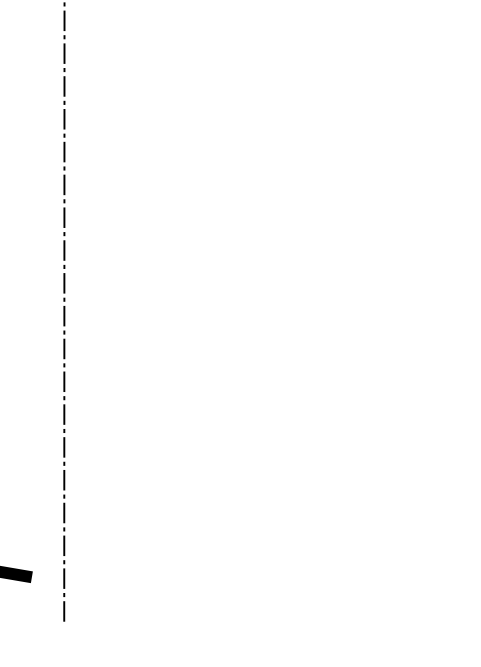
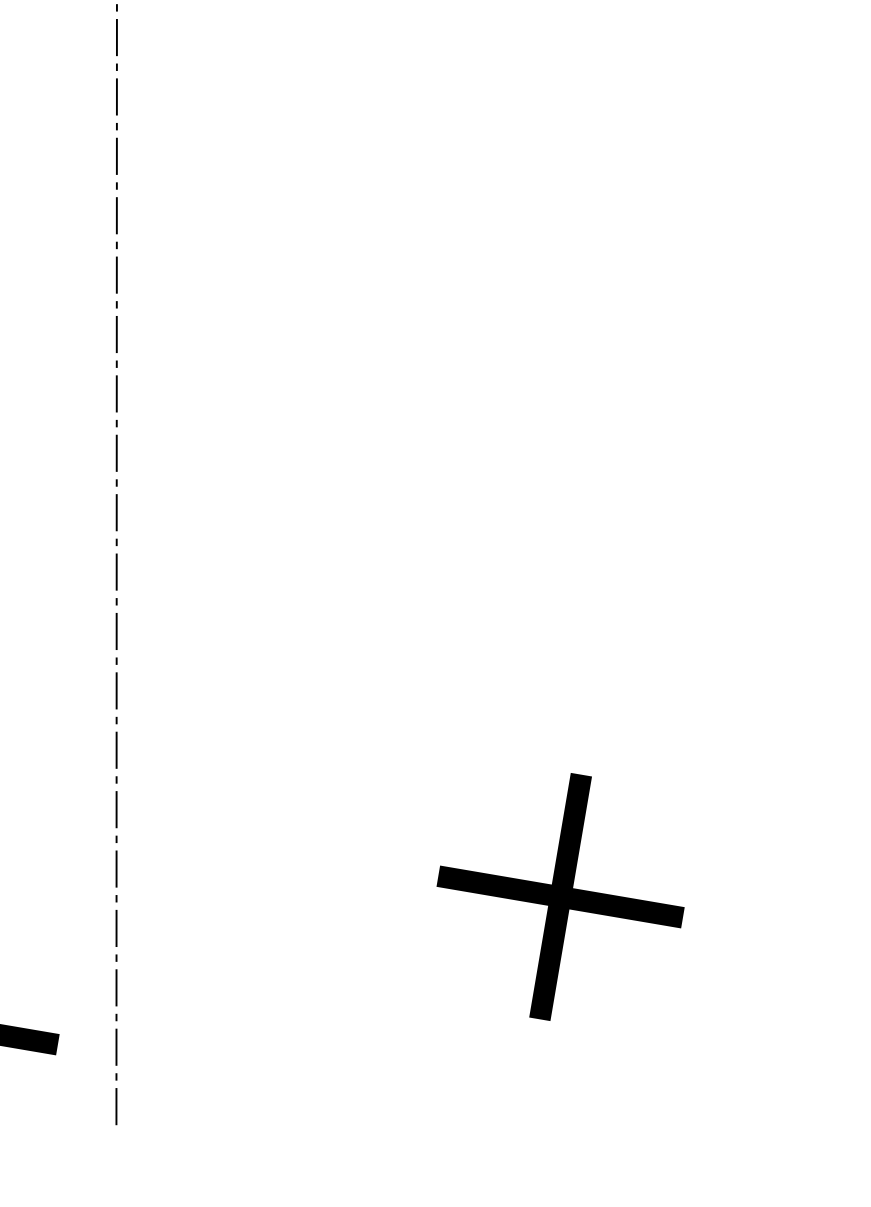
part: (309, 495) -> (560, 896), added

